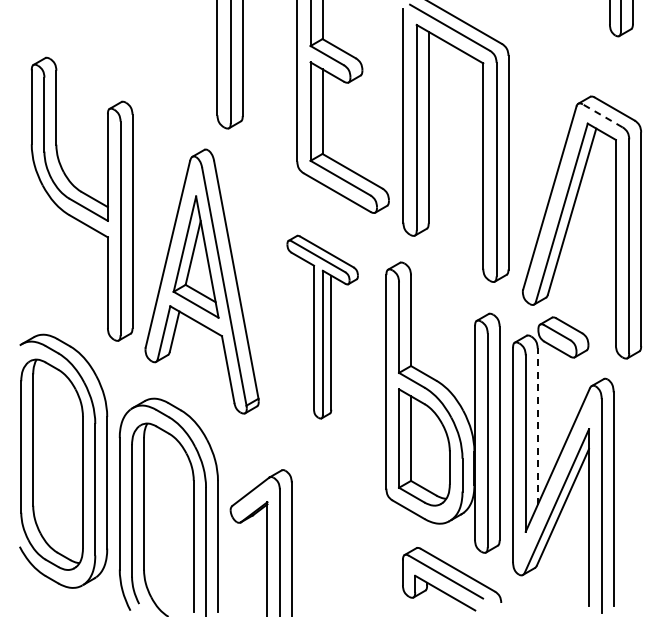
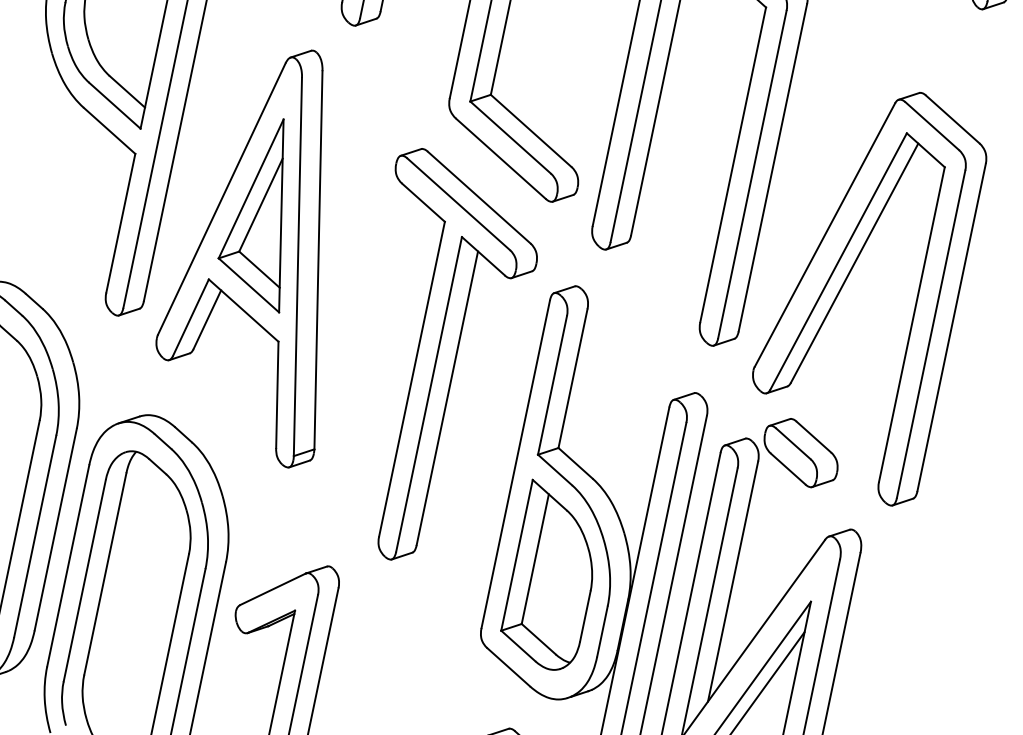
line: (602, 115) -> (932, 125), dashed -> solid
part: (322, 326) -> (435, 359), size x1.43
line: (537, 426) -> (732, 581), dashed -> solid

